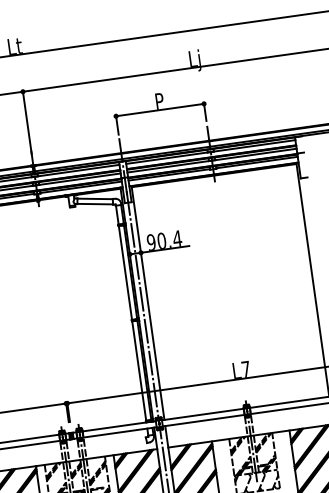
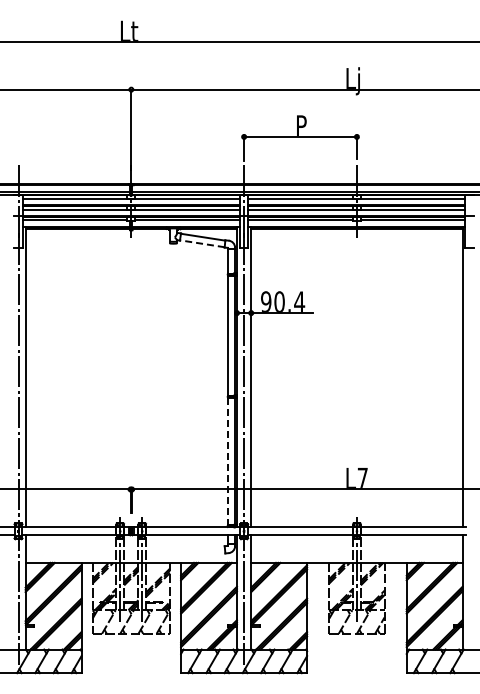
line: (95, 203) -> (202, 243), solid -> dashed
line: (139, 371) -> (228, 461), solid -> dashed

